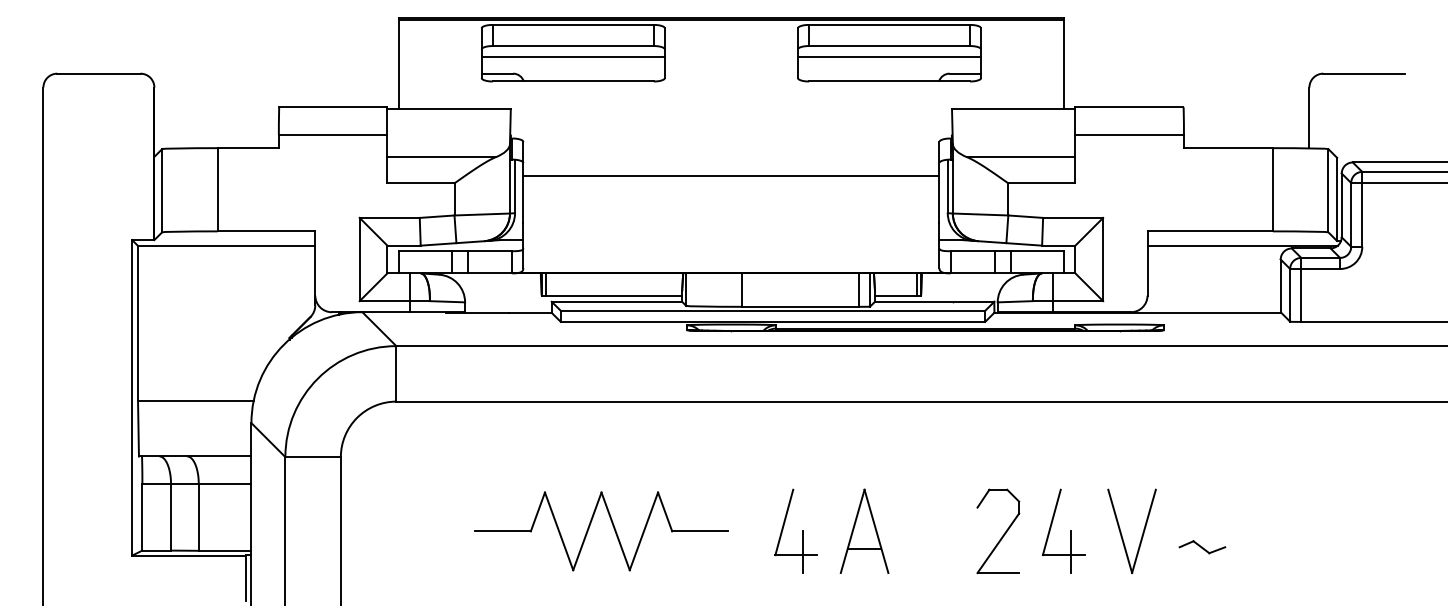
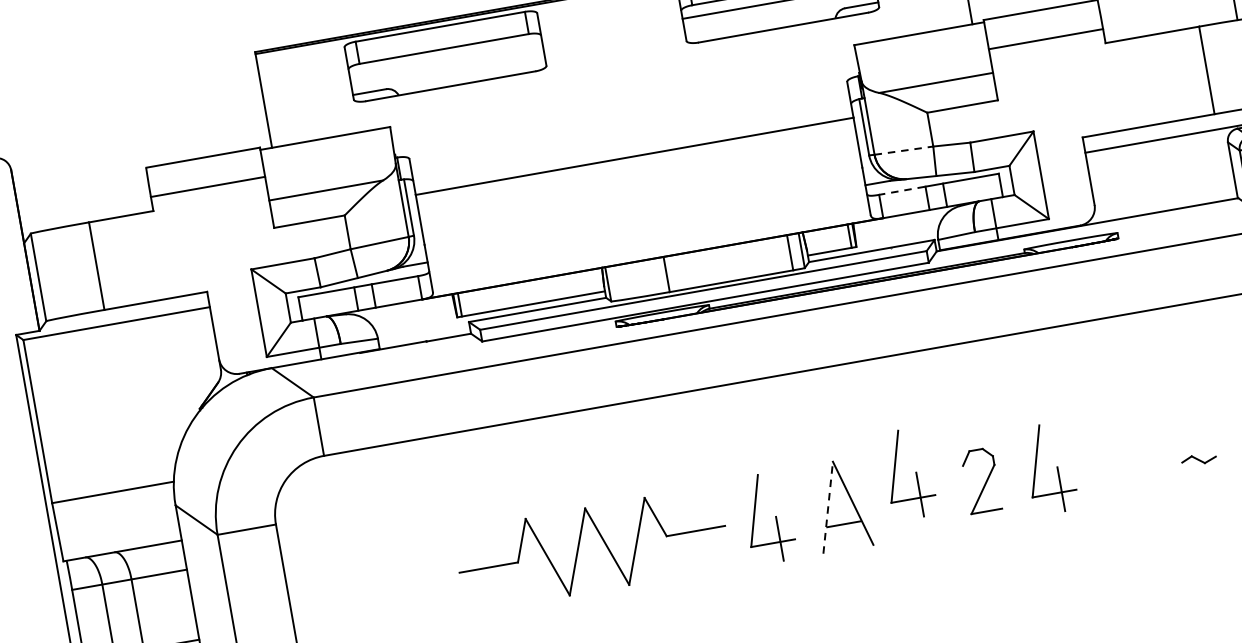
line: (572, 57) -> (445, 61), removed
line: (980, 214) -> (903, 150), solid -> dashed
line: (972, 251) -> (902, 191), solid -> dashed
part: (939, 512) -> (915, 471), added
part: (590, 526) -> (579, 546), moved
line: (852, 530) -> (827, 506), solid -> dashed
part: (998, 531) -> (981, 480), size x0.7
part: (1121, 531) -> (1110, 457), removed
part: (1202, 547) -> (1199, 459), size x0.7

